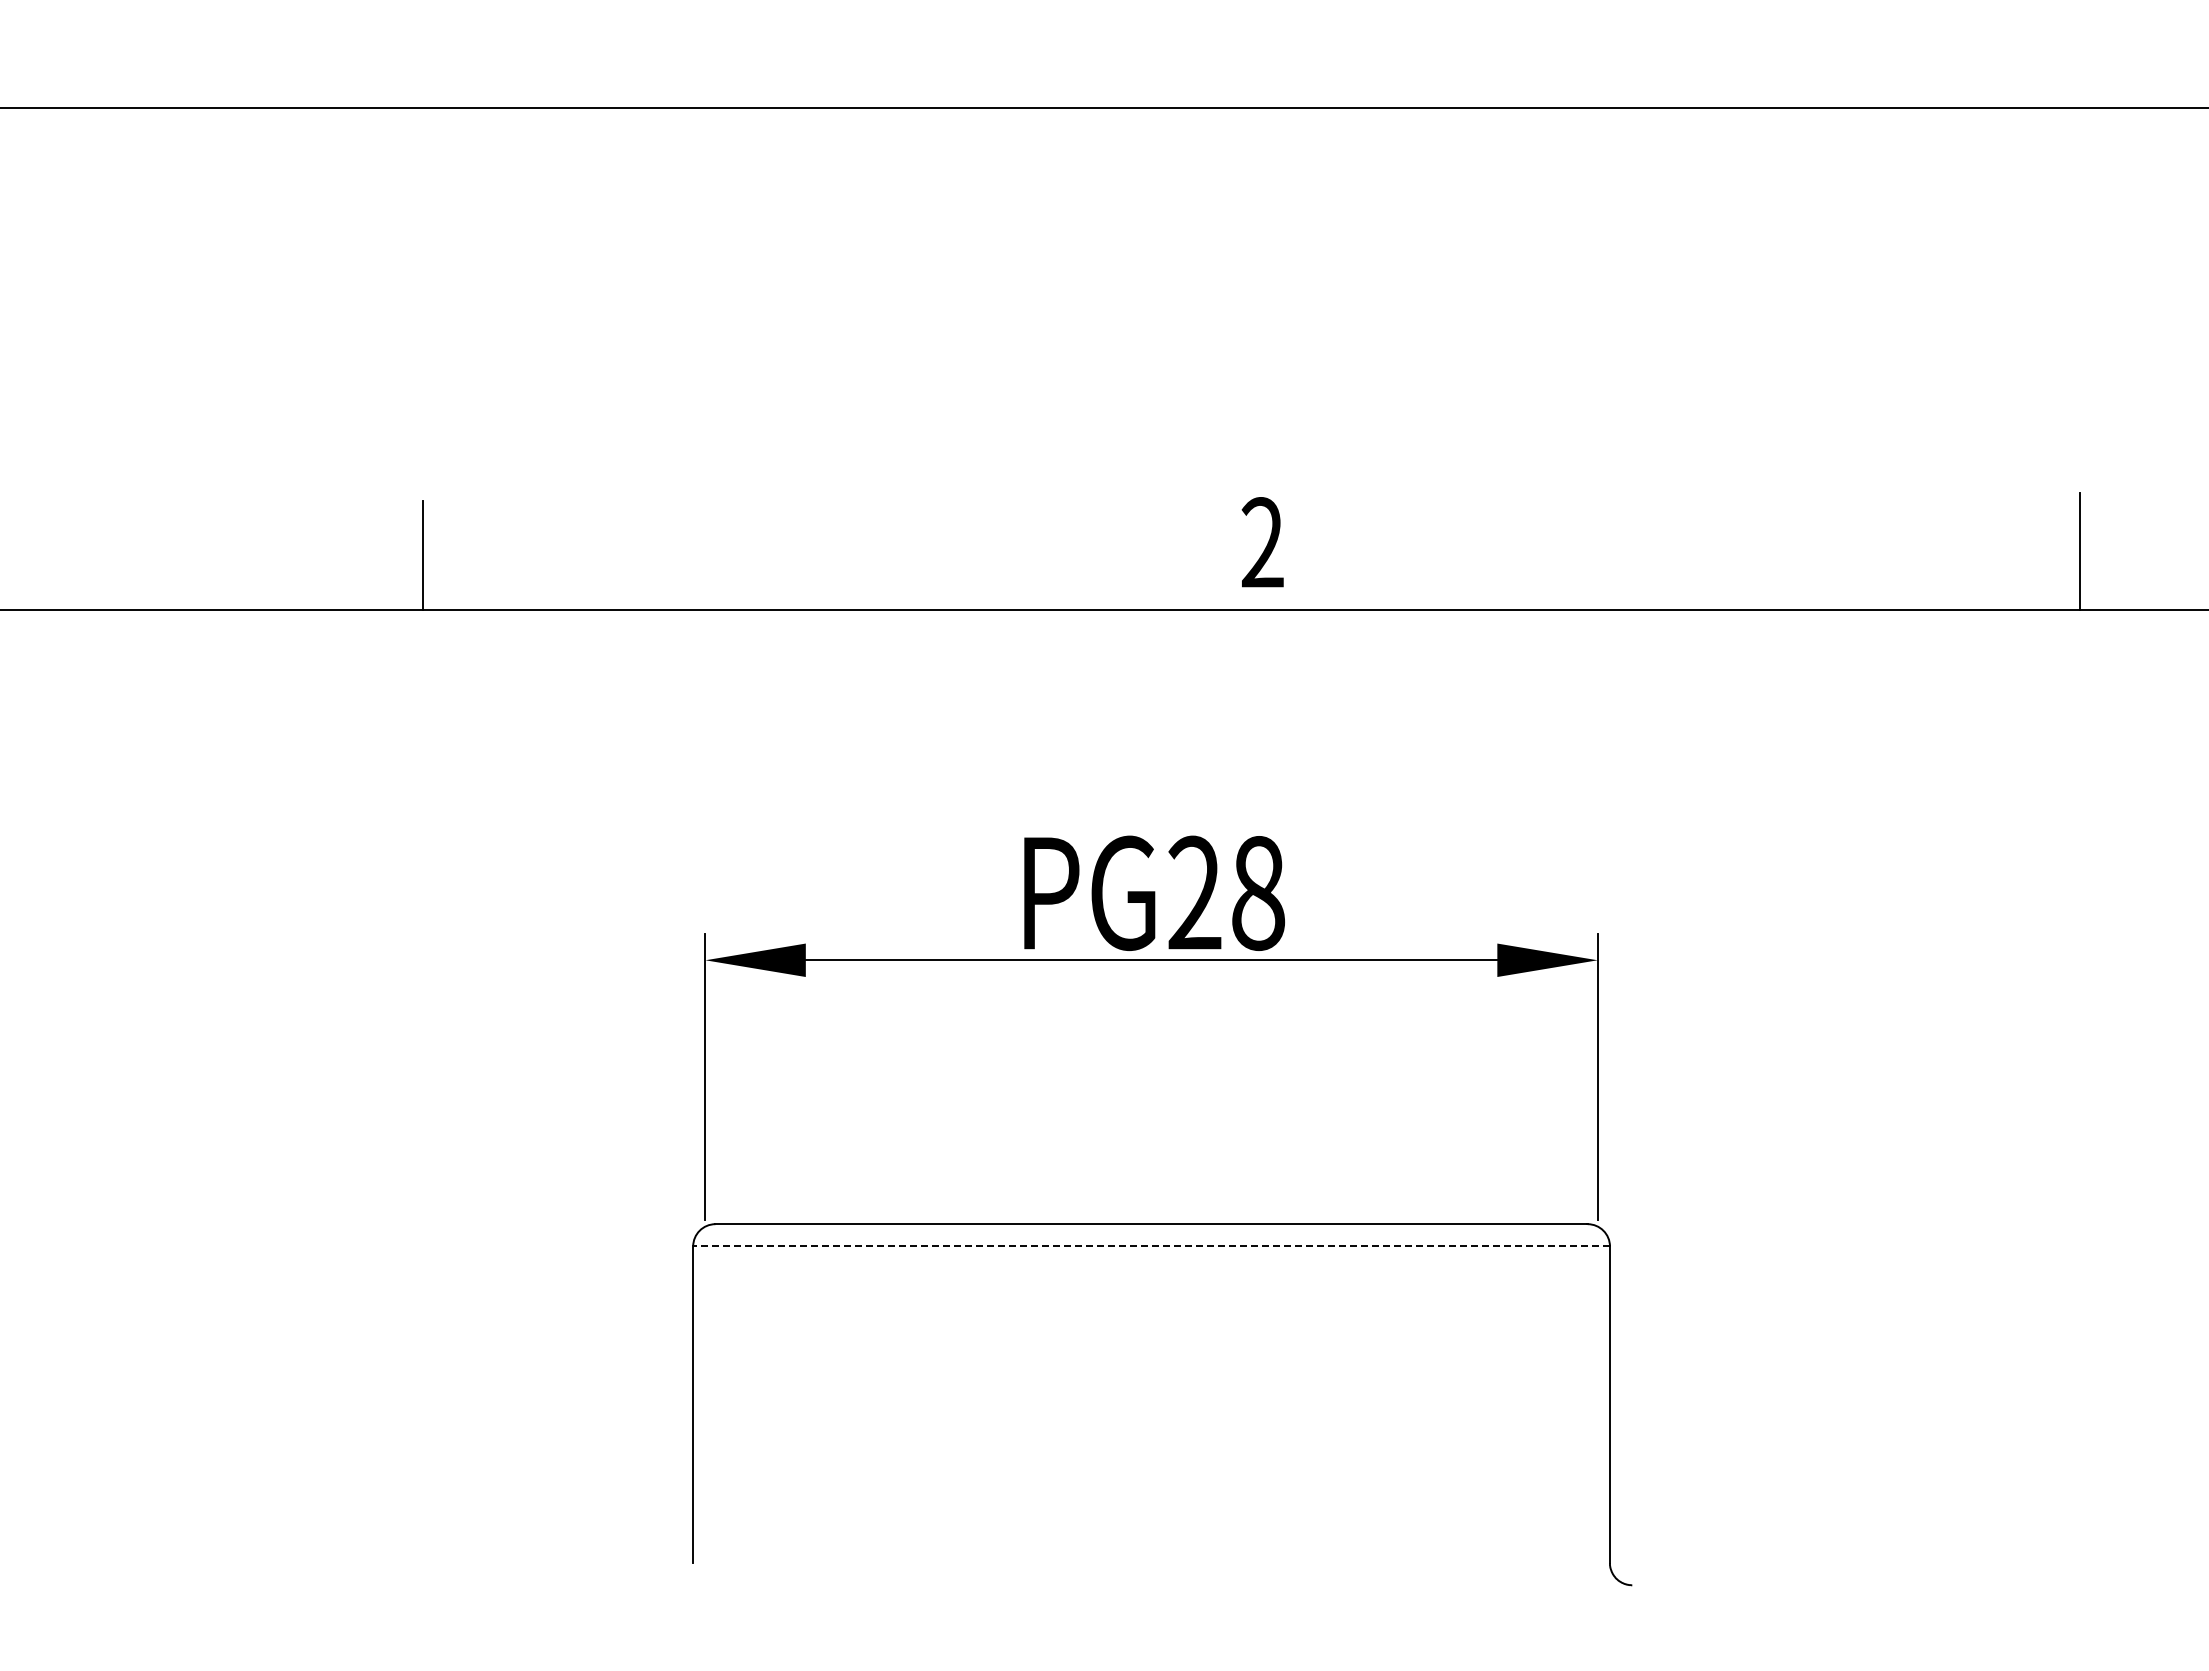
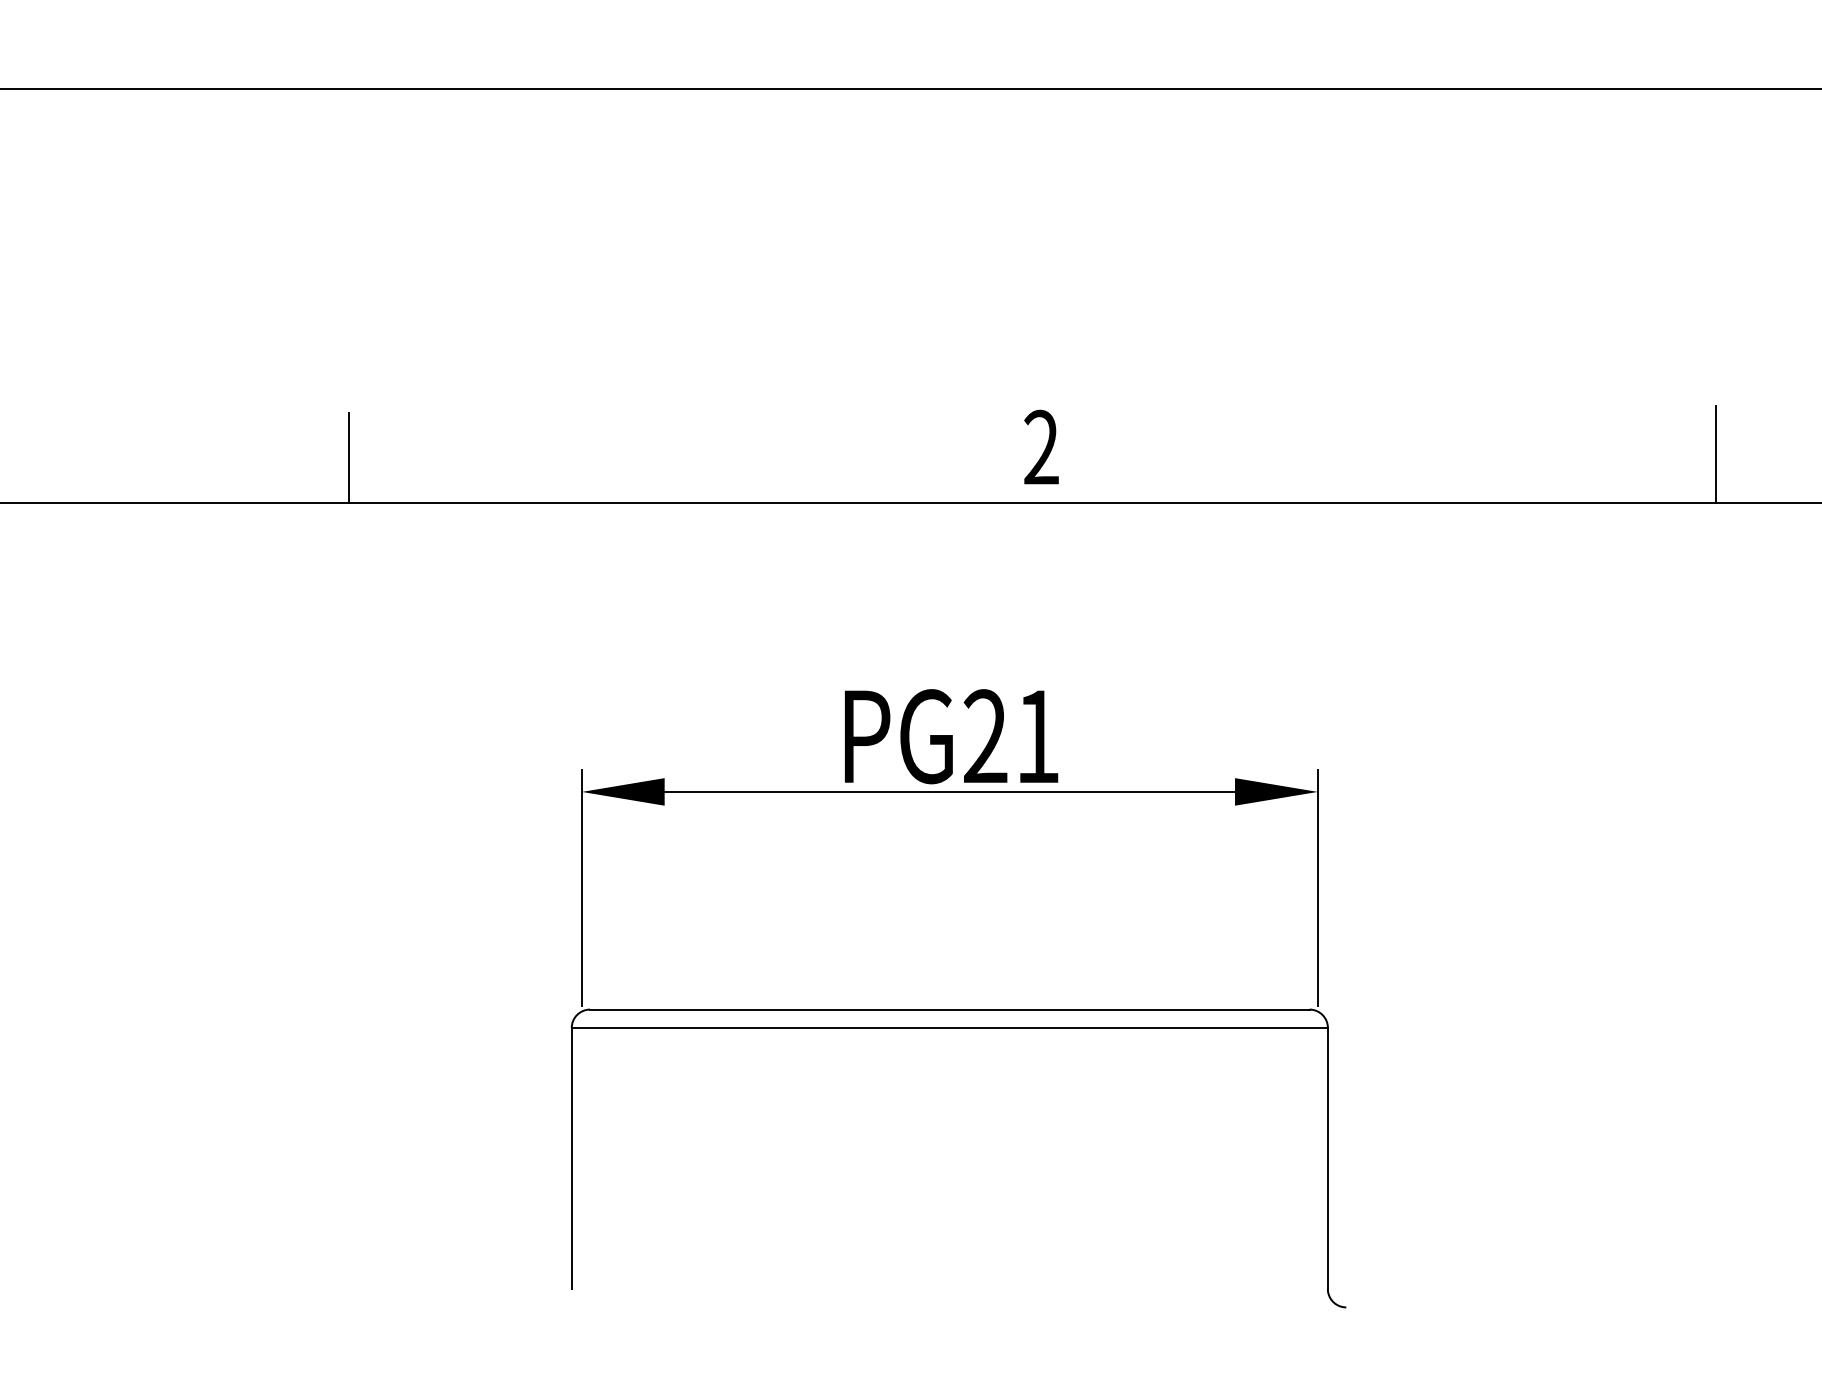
text: (1258, 893) -> (1038, 736), PG28 -> PG21
line: (1151, 1246) -> (949, 1027), dashed -> solid

